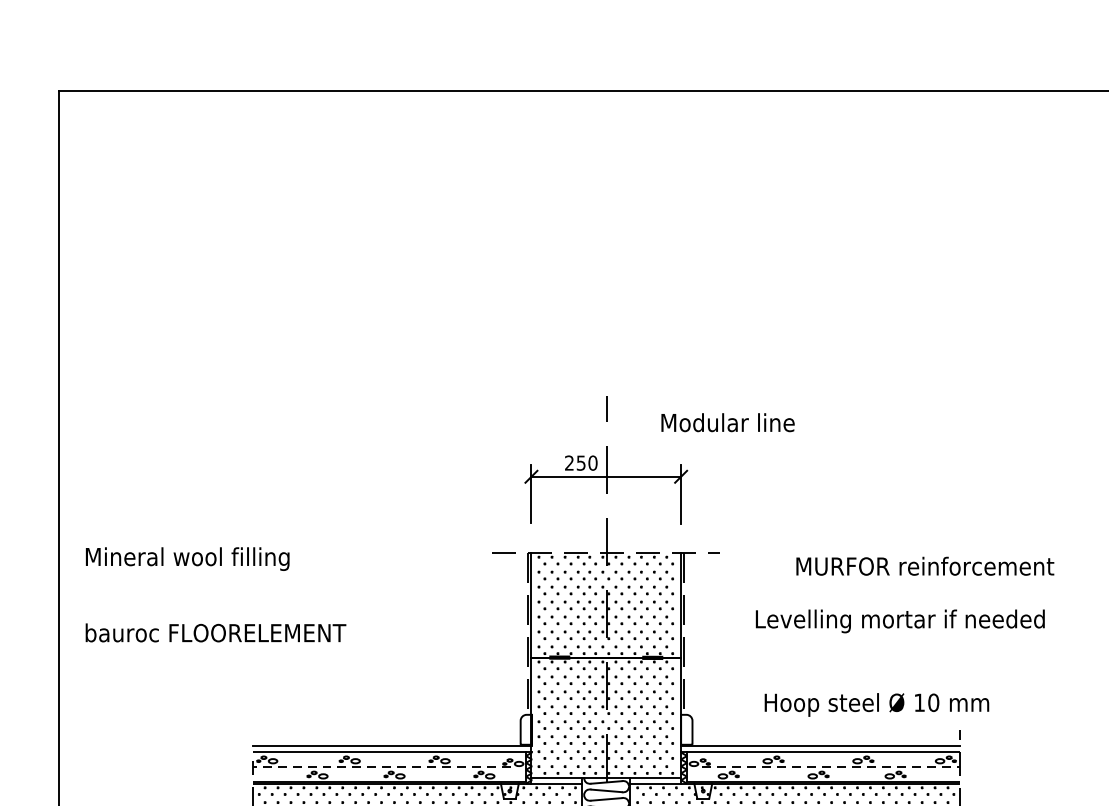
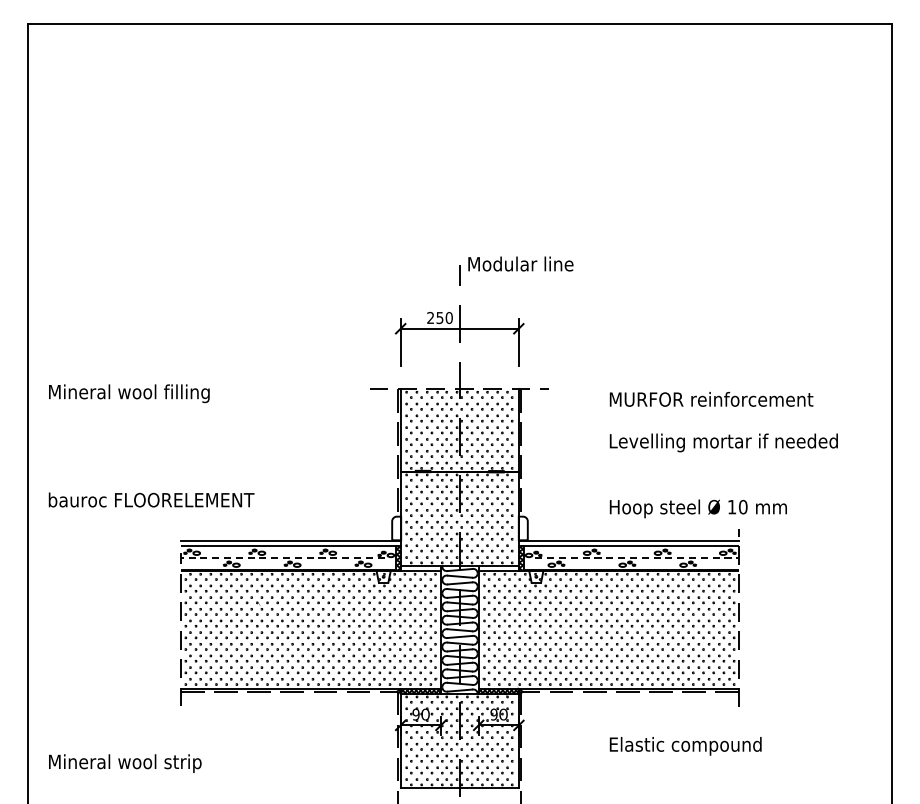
text: (727, 421) -> (520, 263), moved
text: (899, 620) -> (723, 442), moved
text: (215, 632) -> (151, 499), moved
text: (875, 704) -> (697, 508), moved

